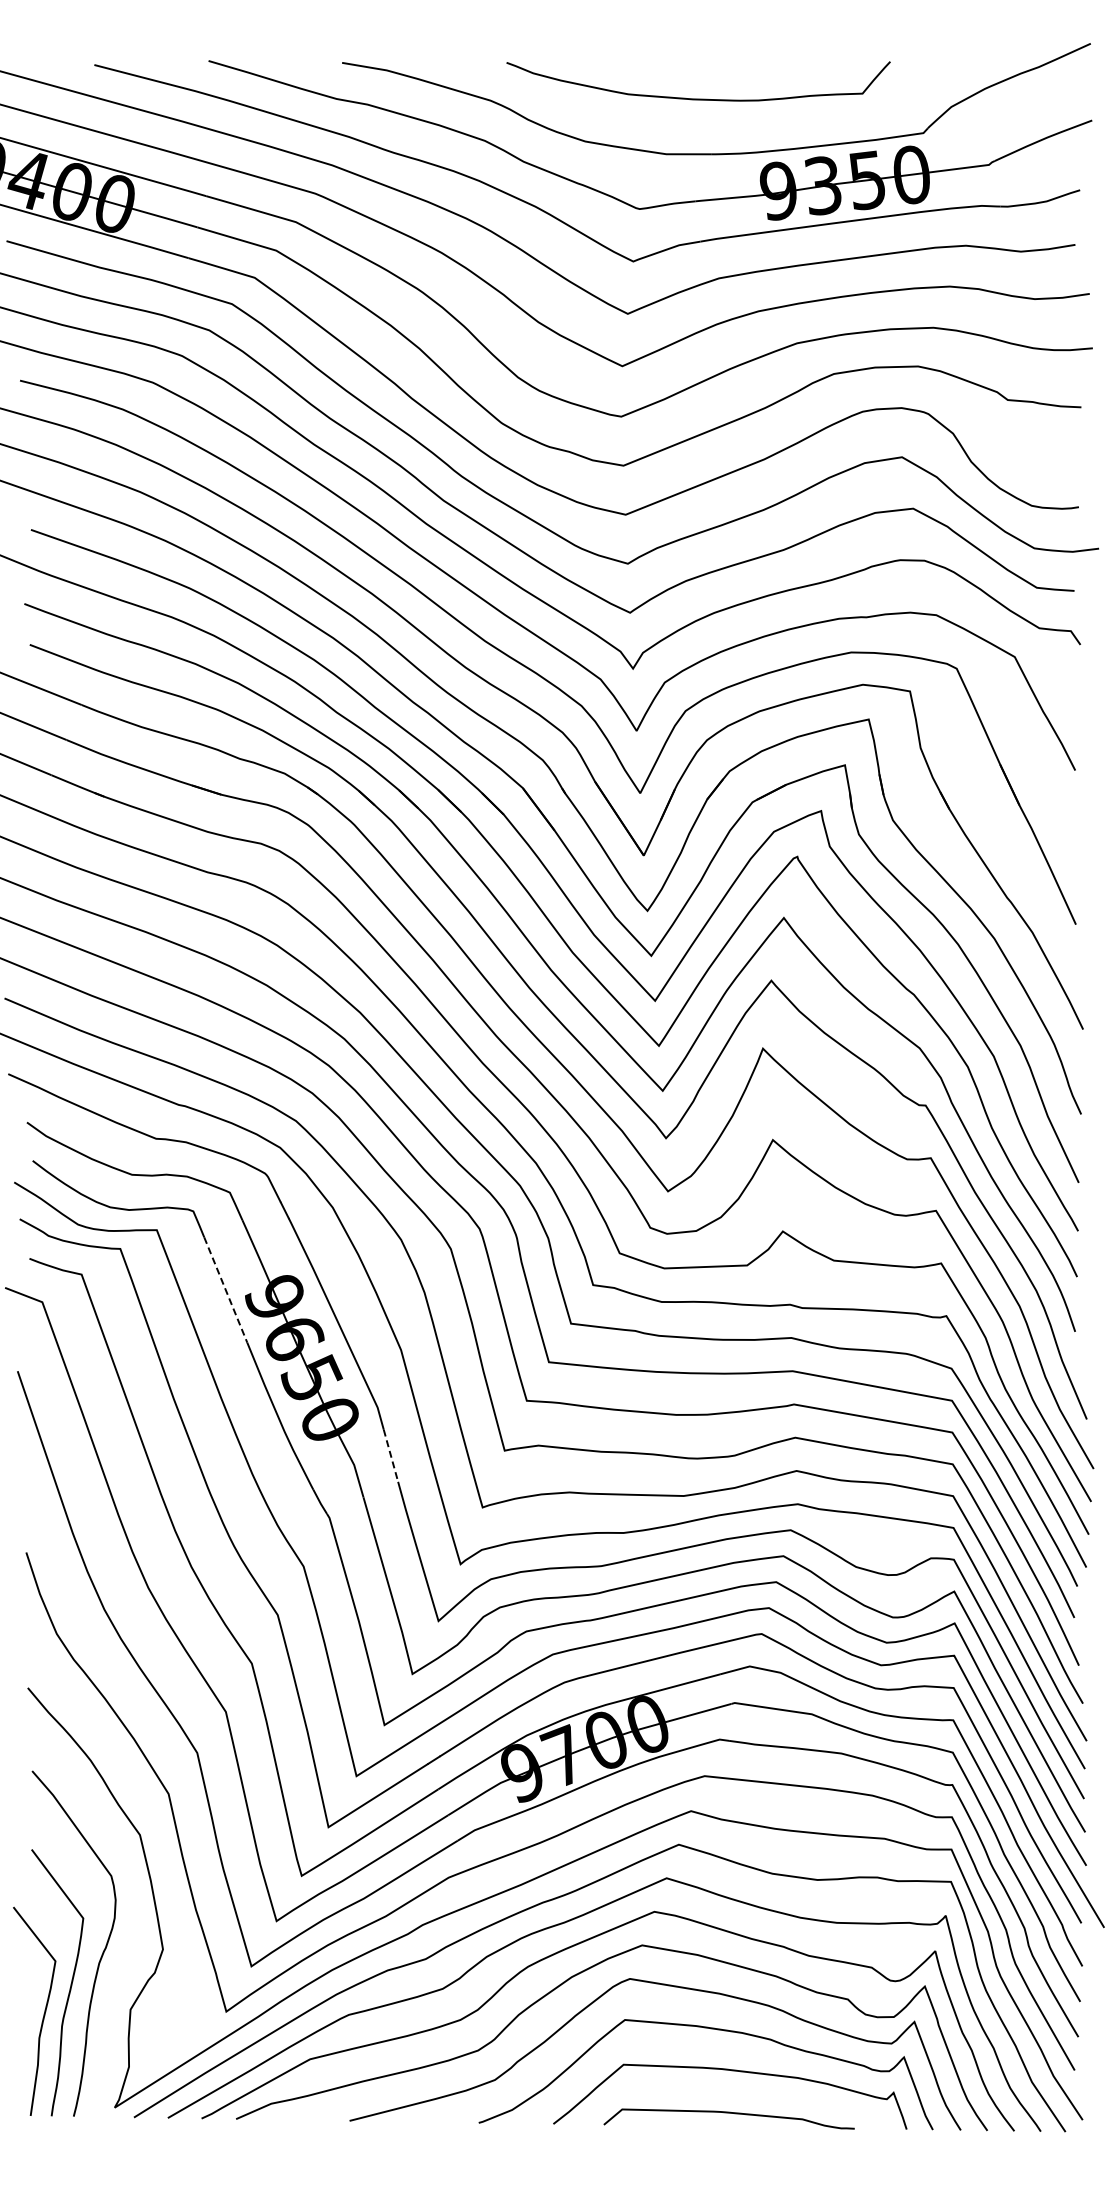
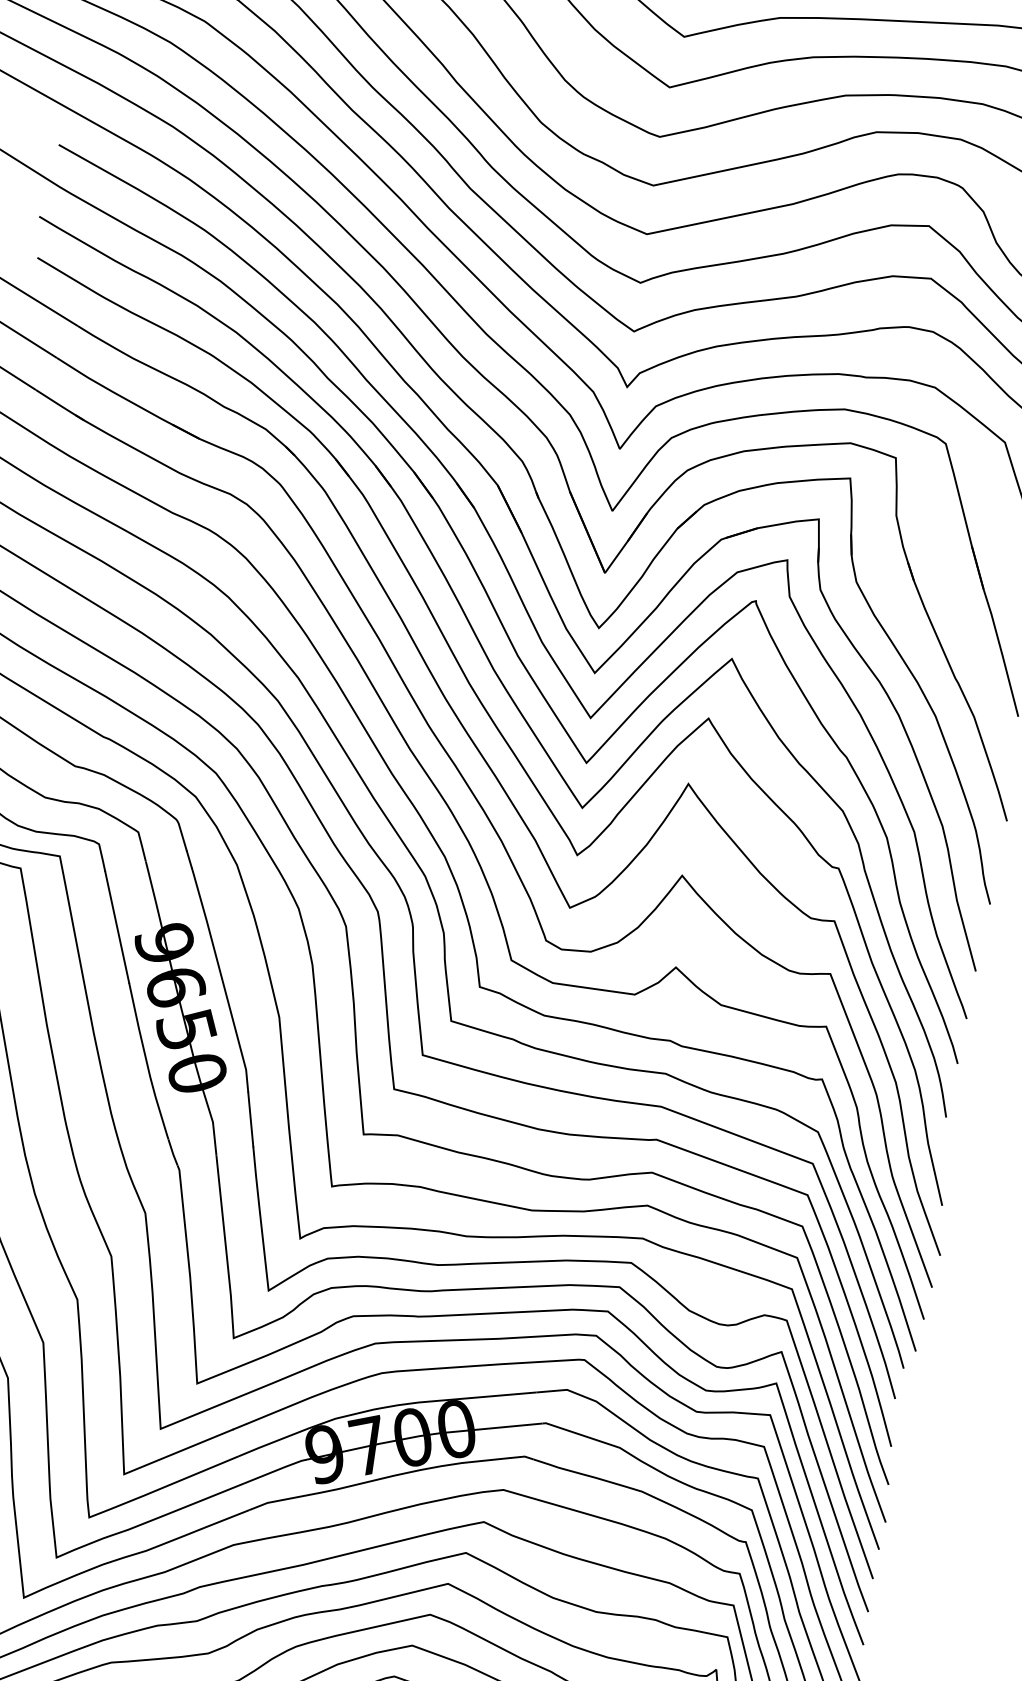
line: (225, 1290) -> (116, 927), dashed -> solid
line: (391, 1456) -> (251, 1120), dashed -> solid

